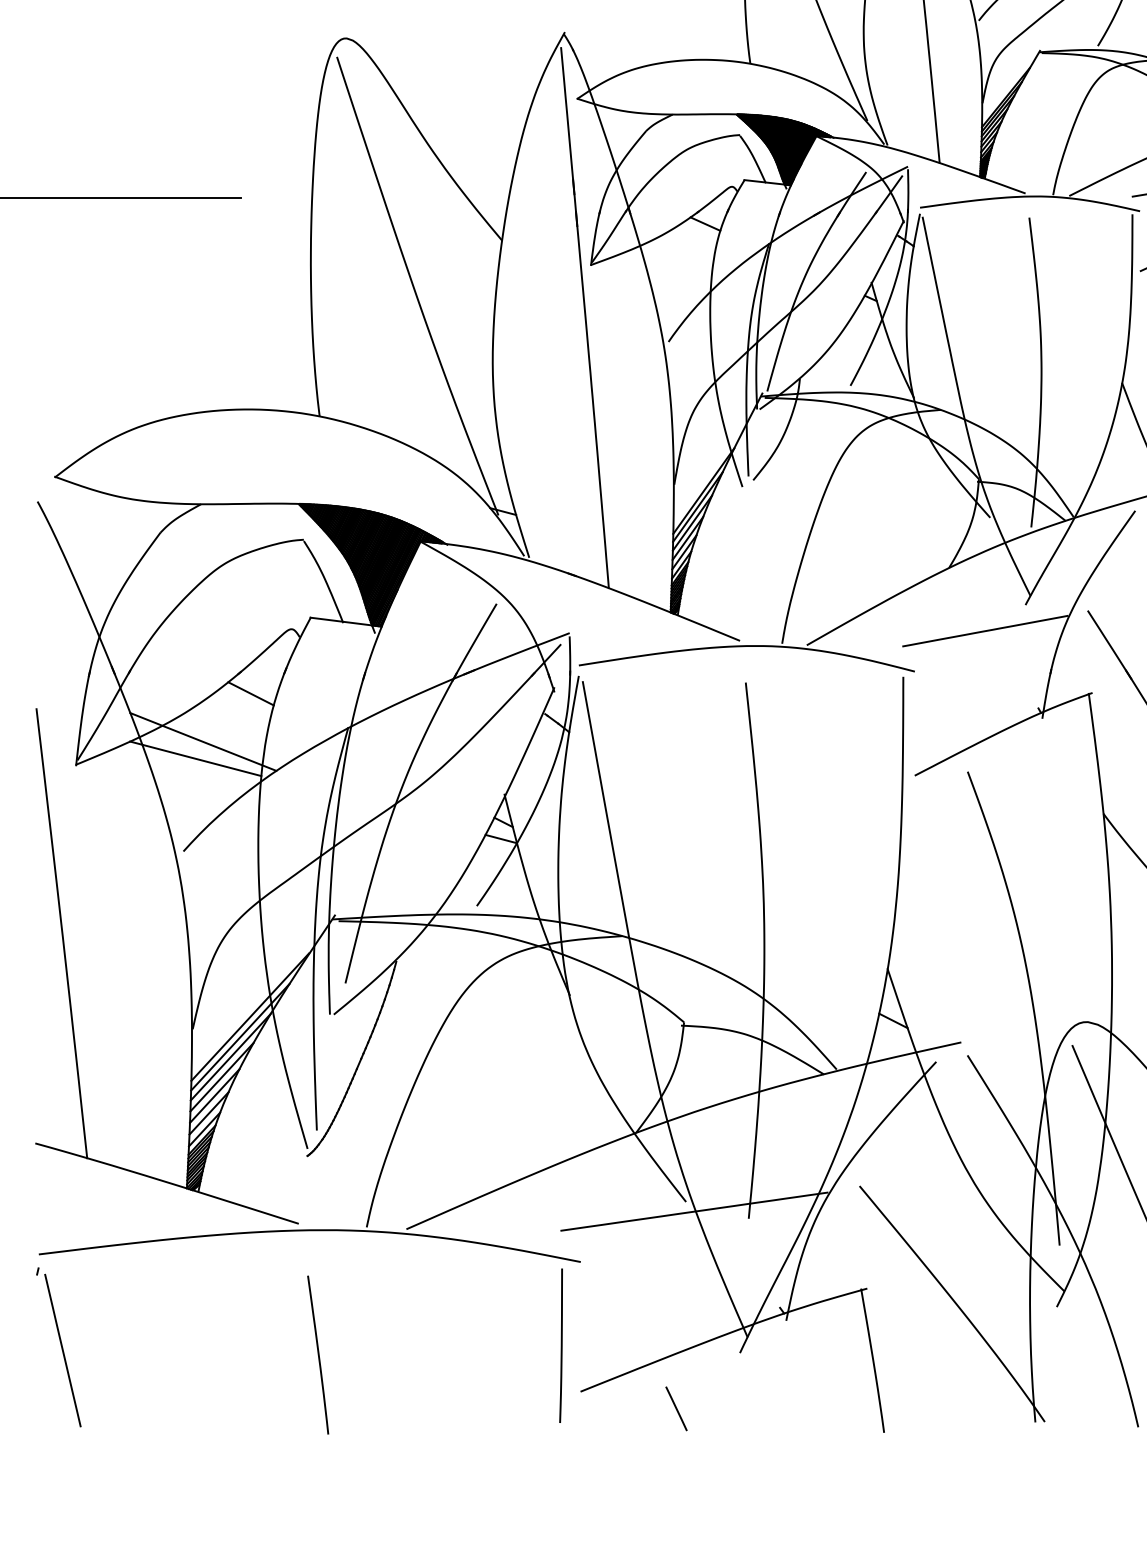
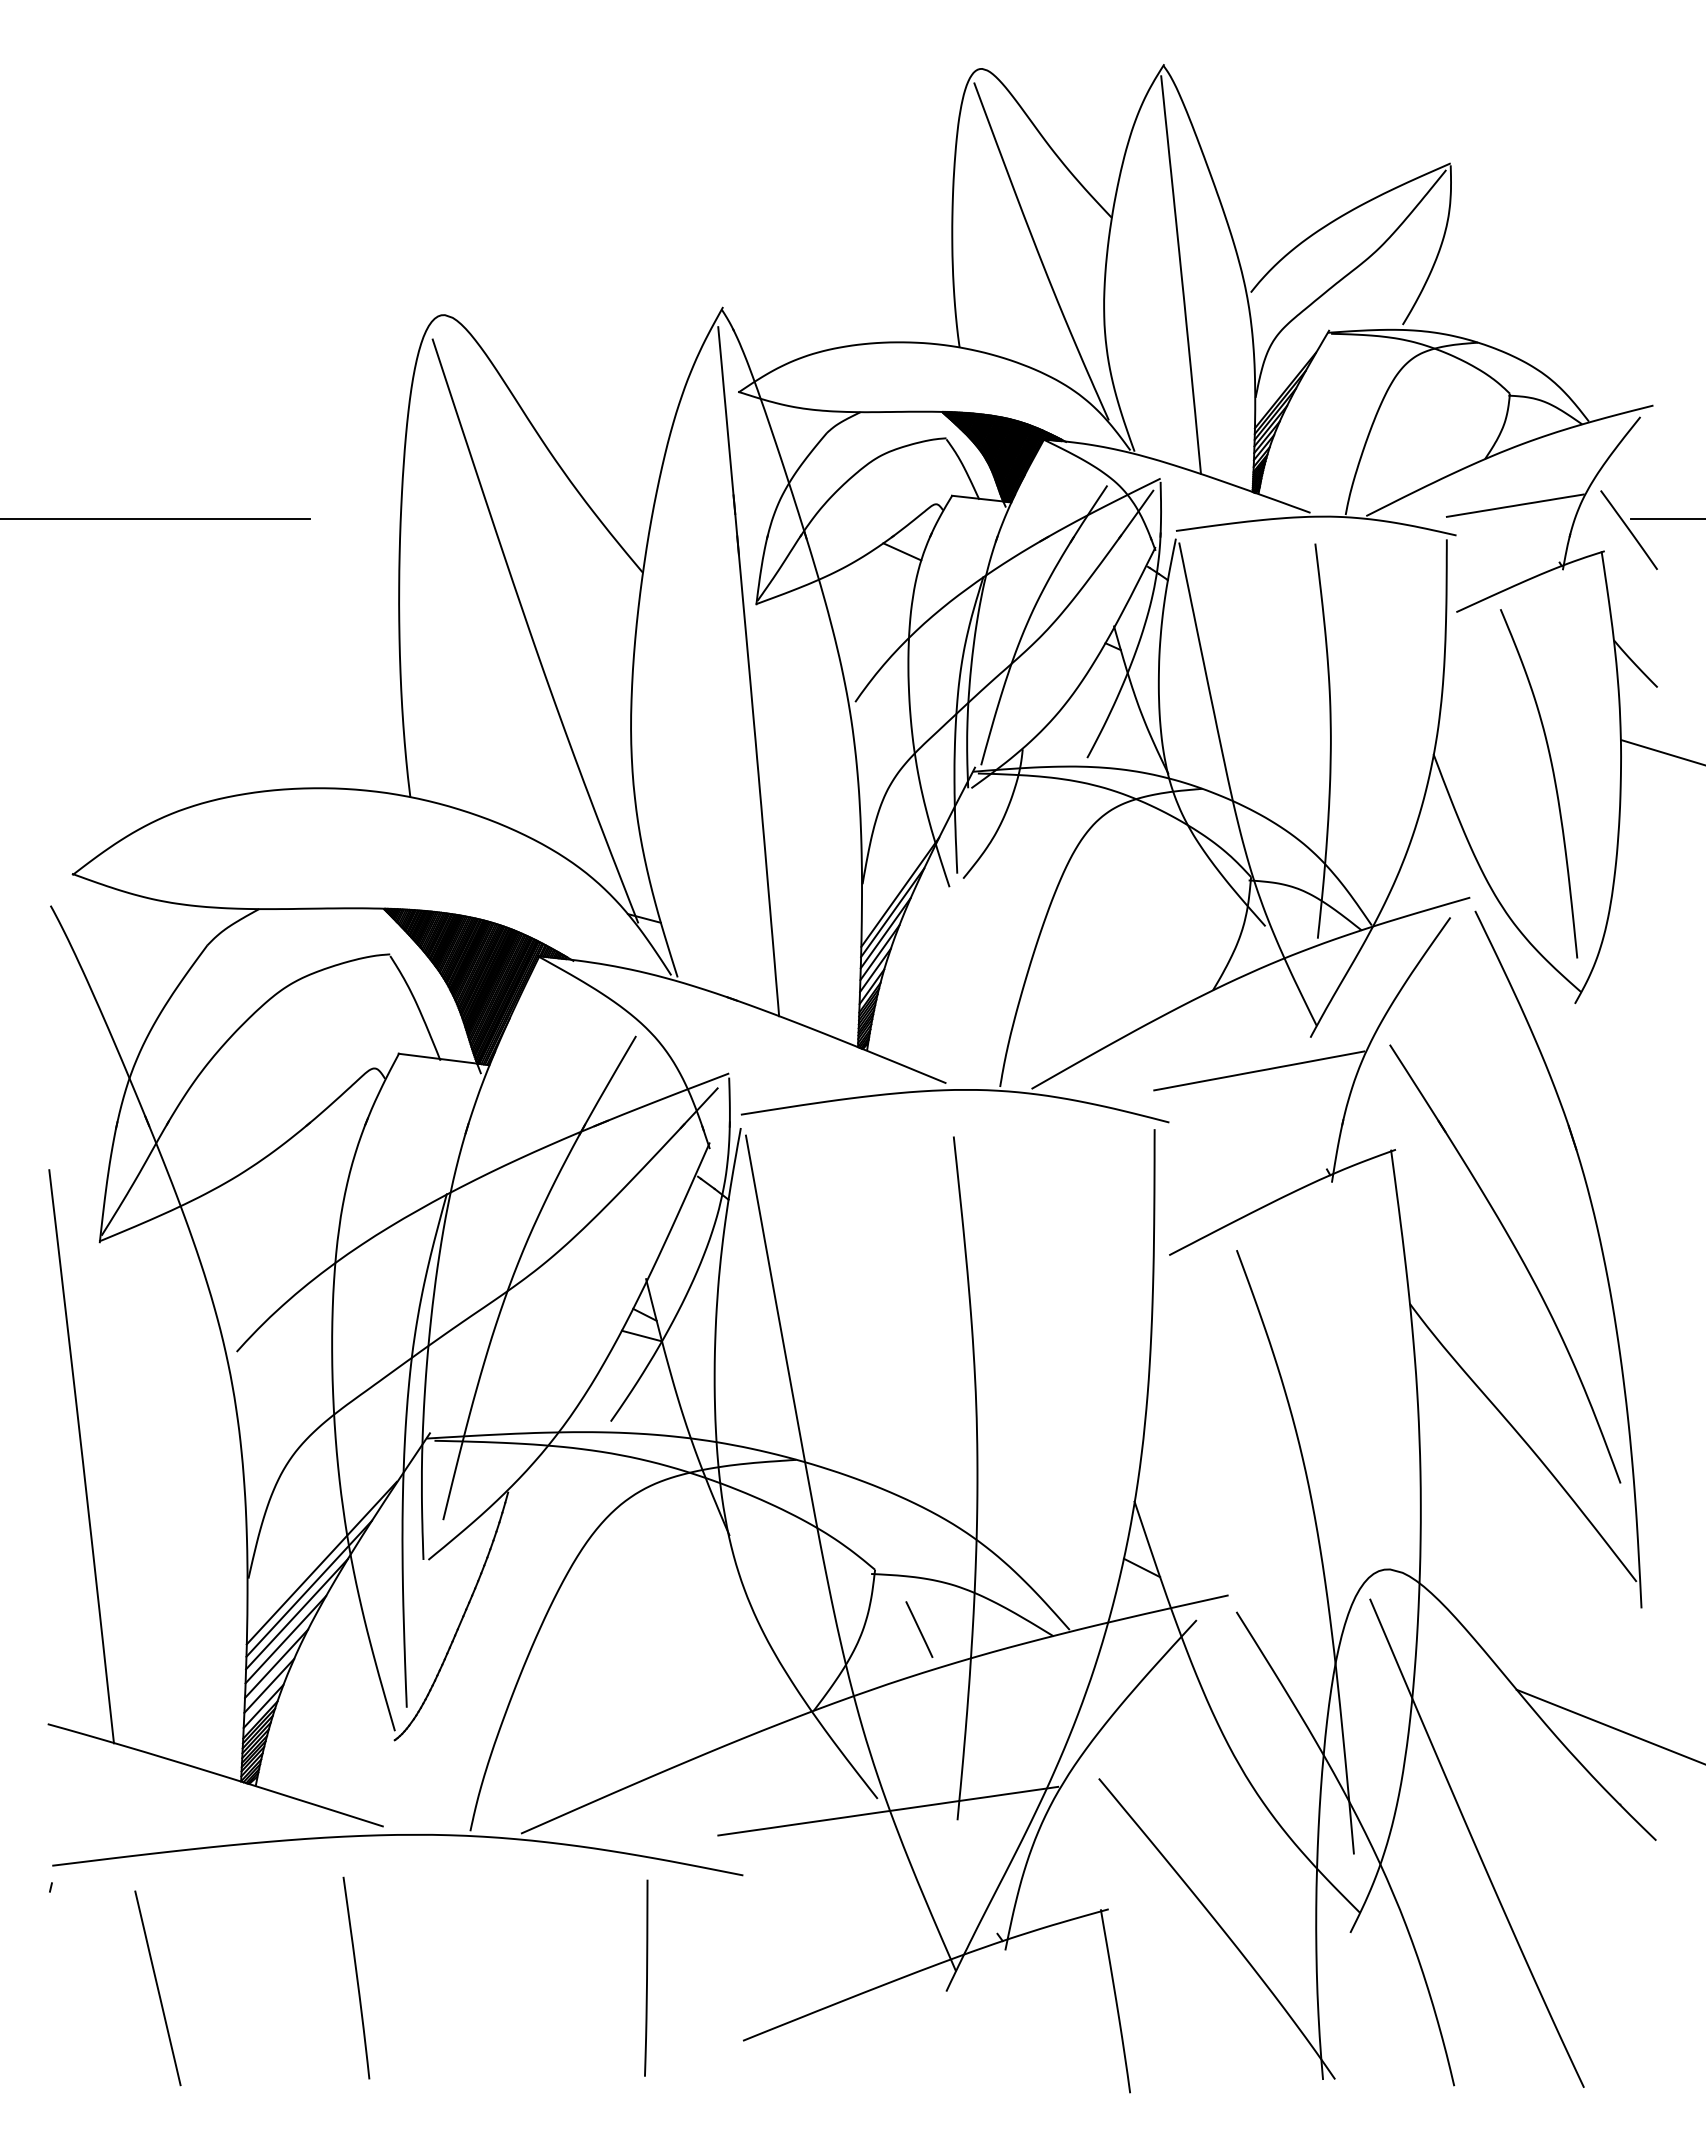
line: (250, 693) -> (322, 1150), removed
line: (202, 742) -> (261, 1212), removed
line: (195, 758) -> (252, 1233), removed
line: (561, 1345) -> (646, 1977), moved
line: (62, 1350) -> (157, 1988), moved
line: (318, 1354) -> (356, 1977), moved
line: (676, 1408) -> (919, 1629), moved

